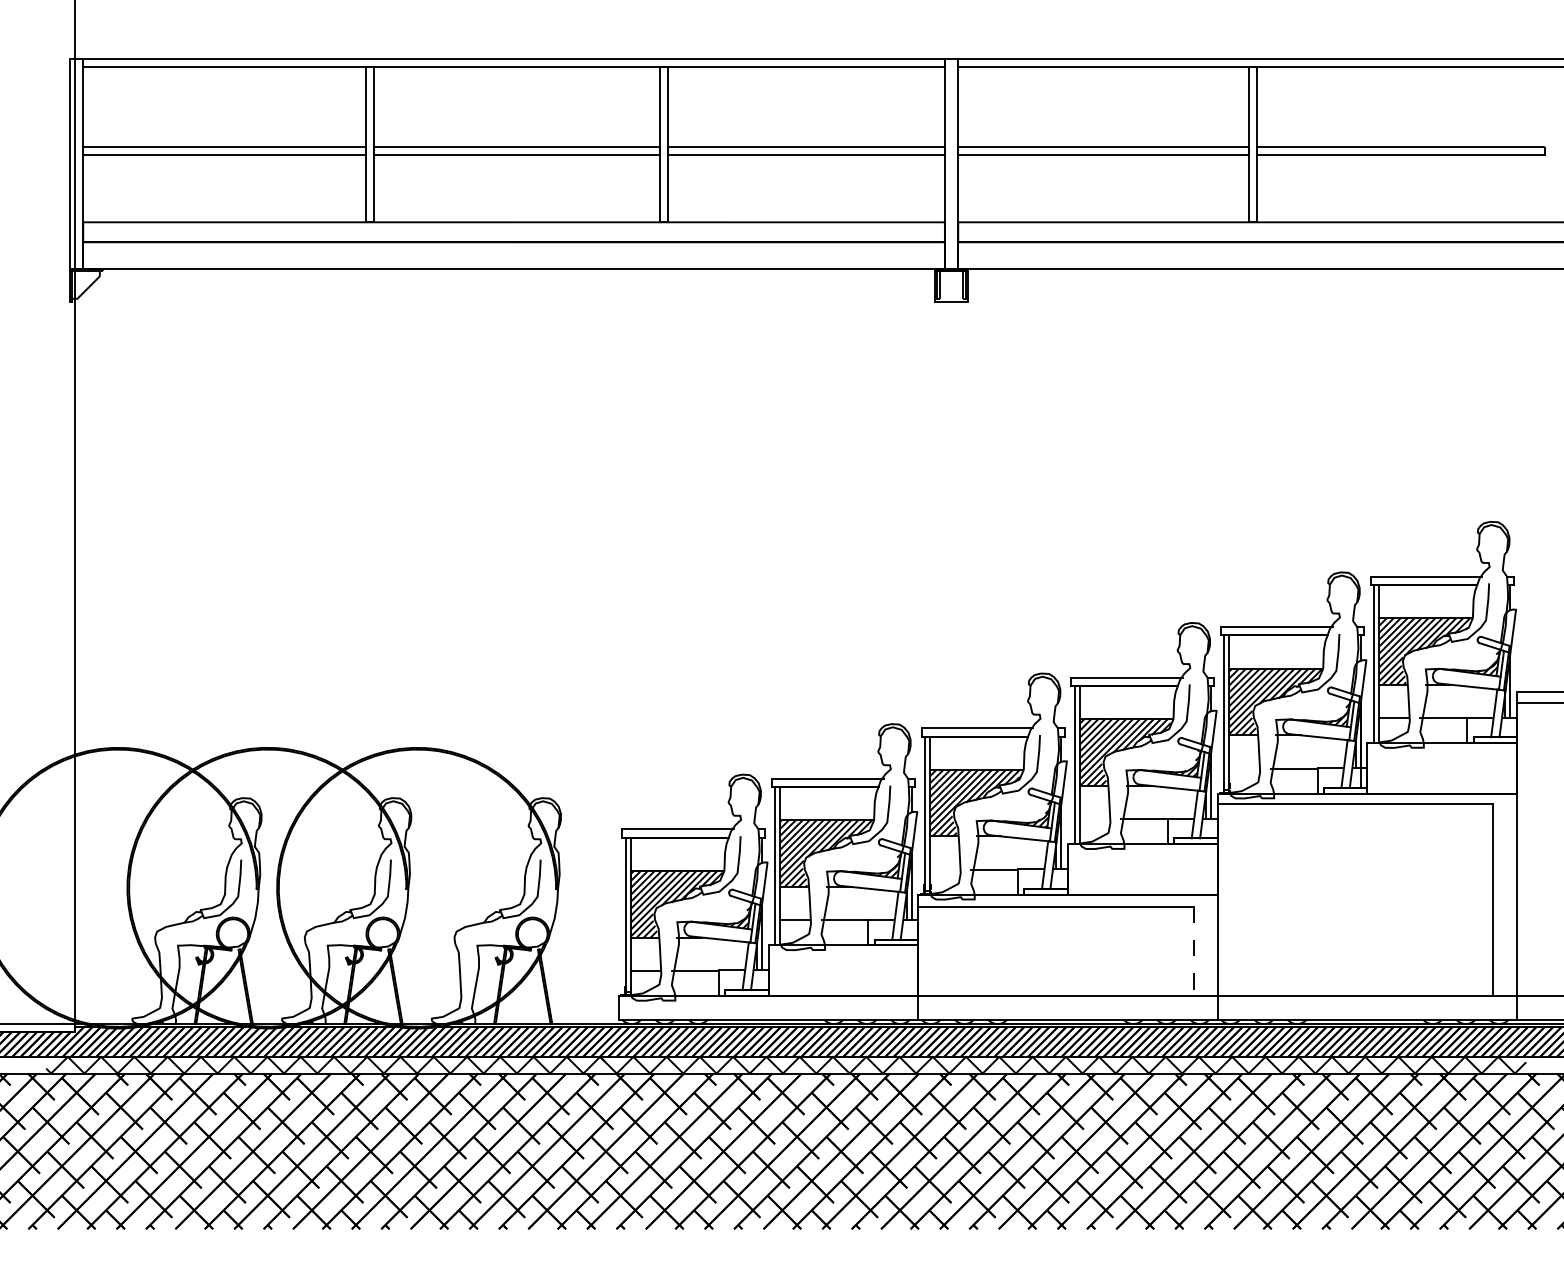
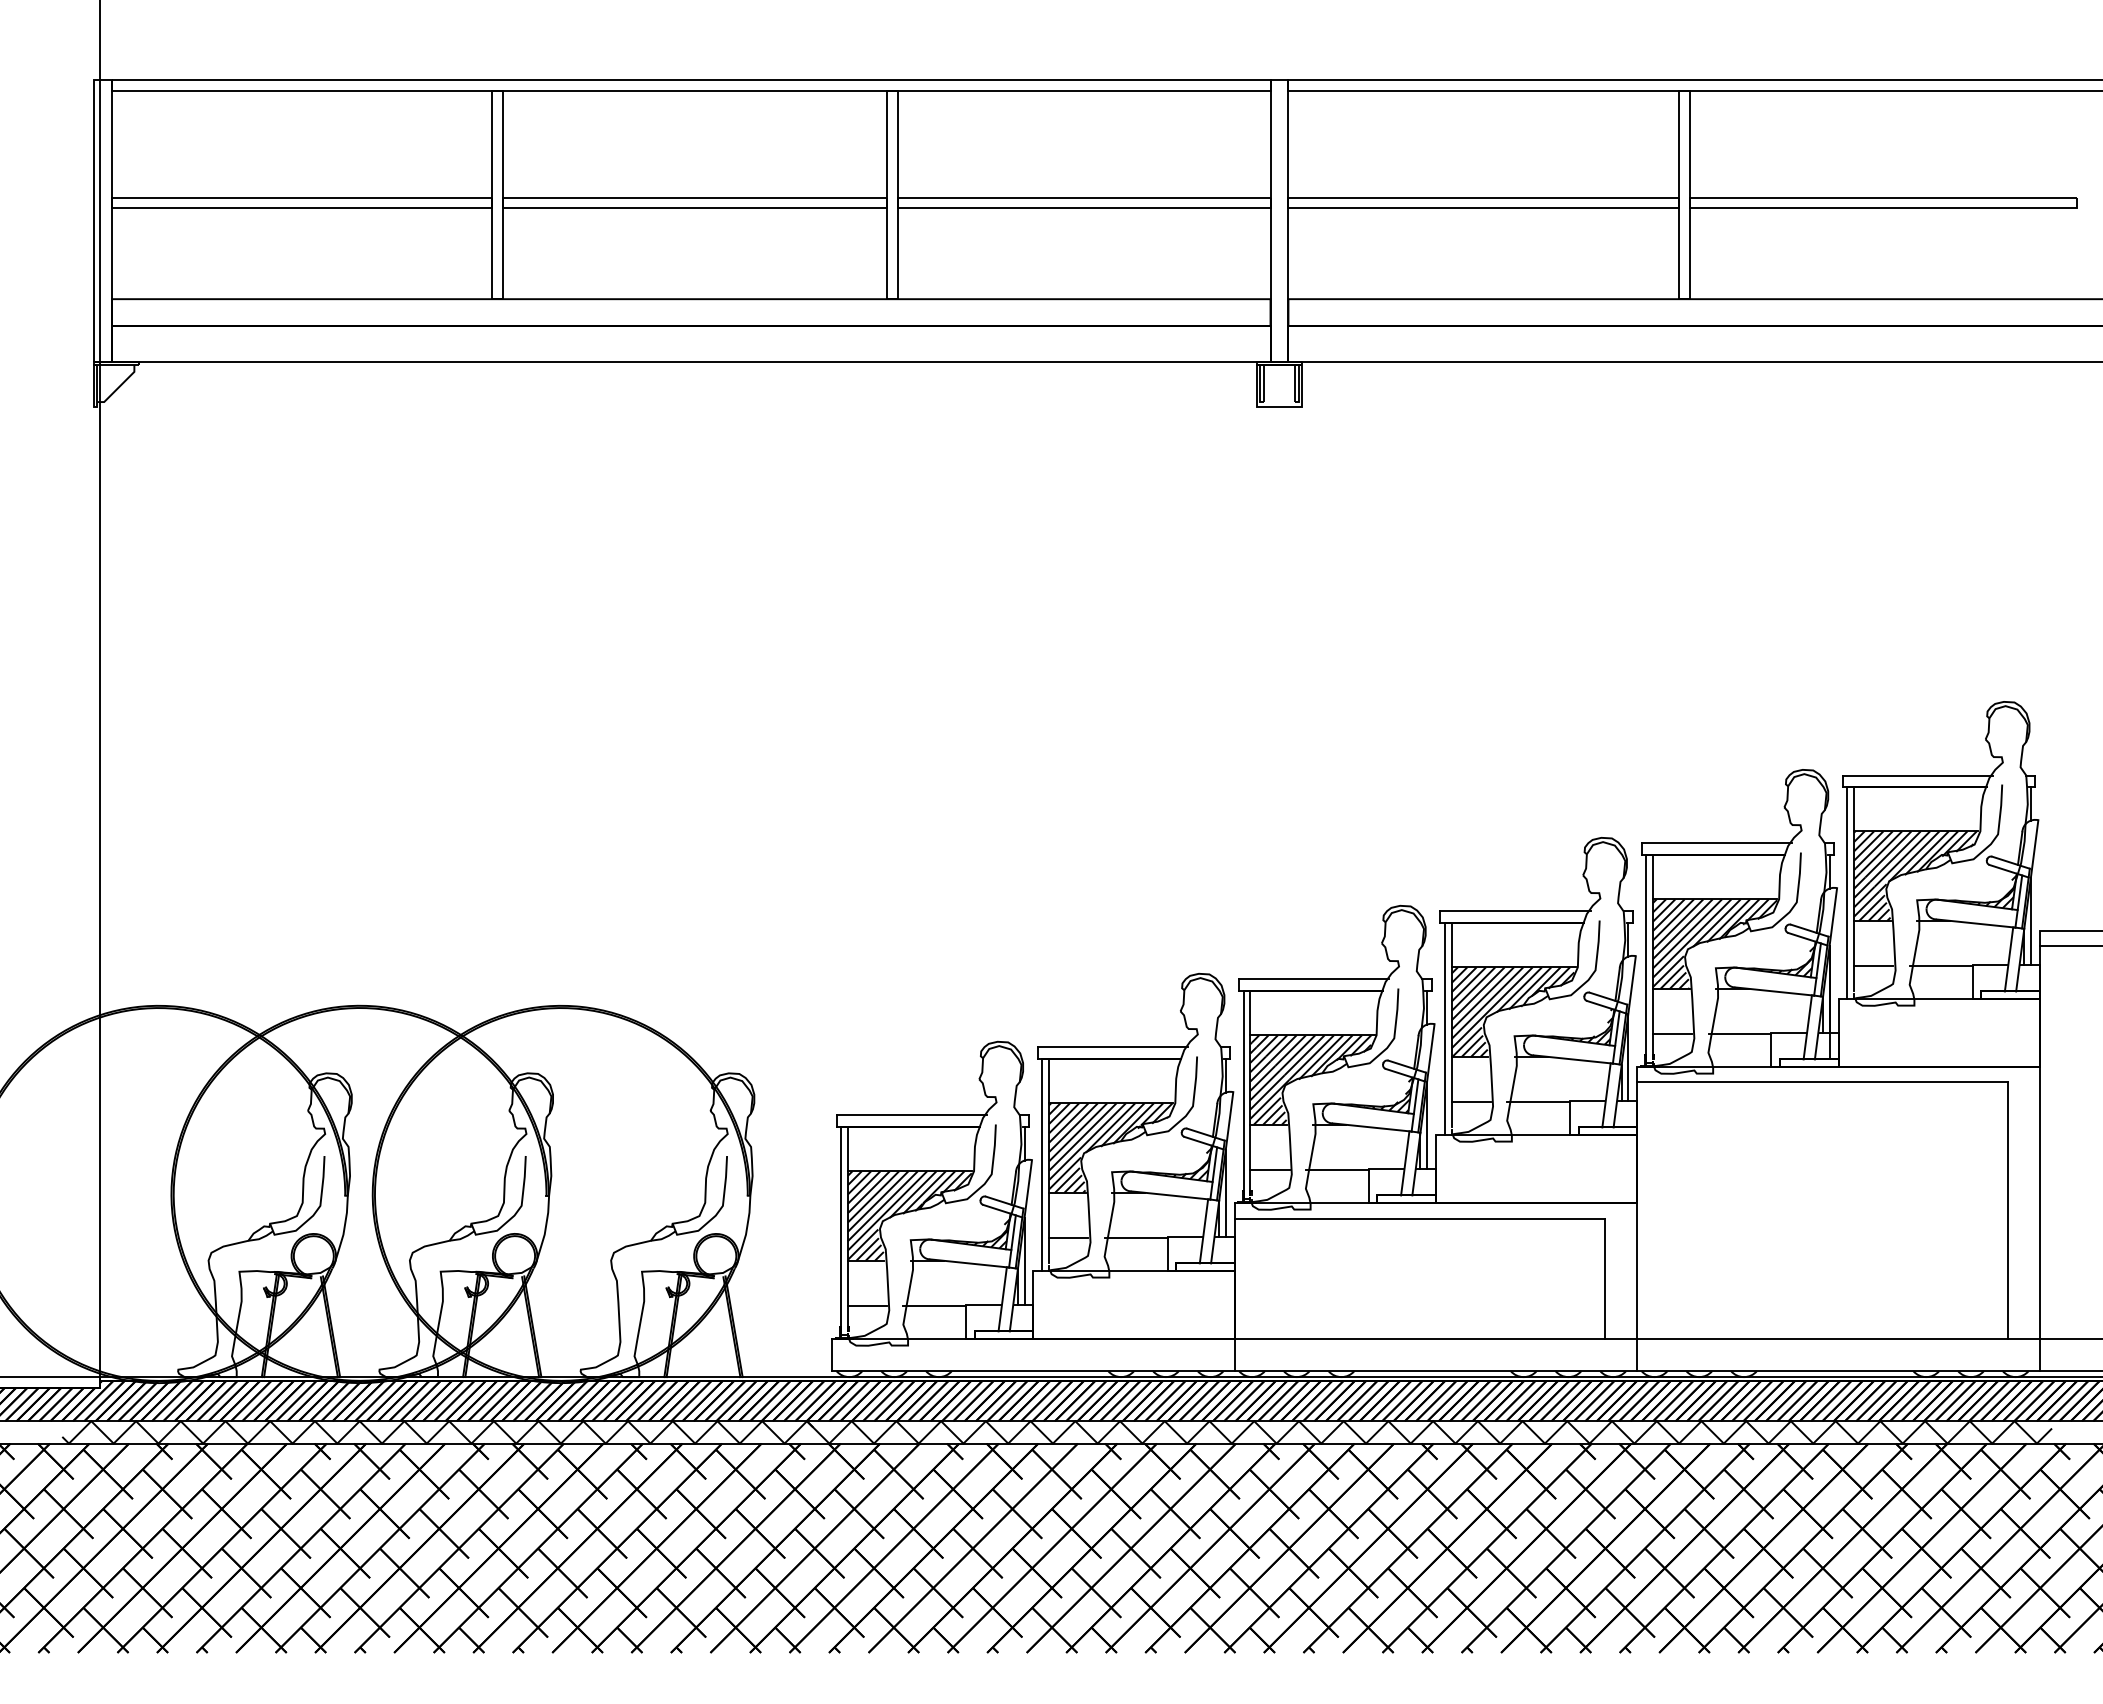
line: (1243, 768) -> (1672, 1033), added
line: (1093, 819) -> (1470, 1101), added
line: (944, 869) -> (1269, 1169), added
line: (1193, 951) -> (1604, 1279), dashed -> solid

